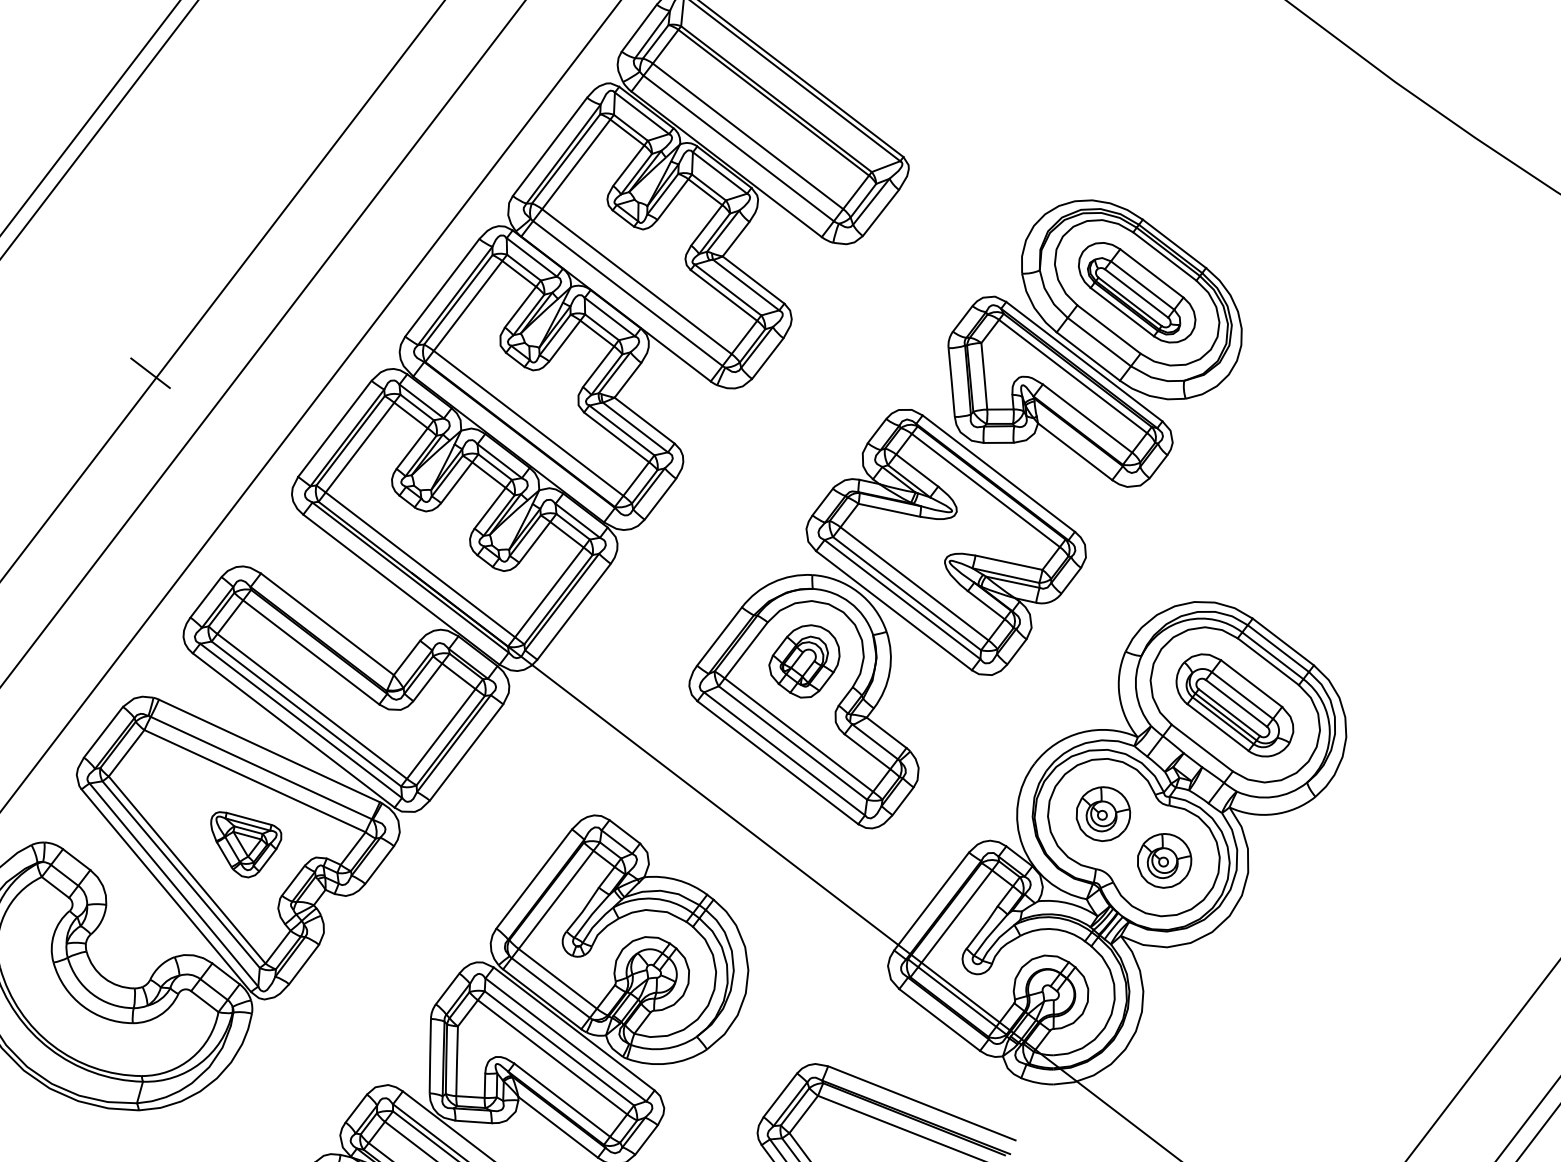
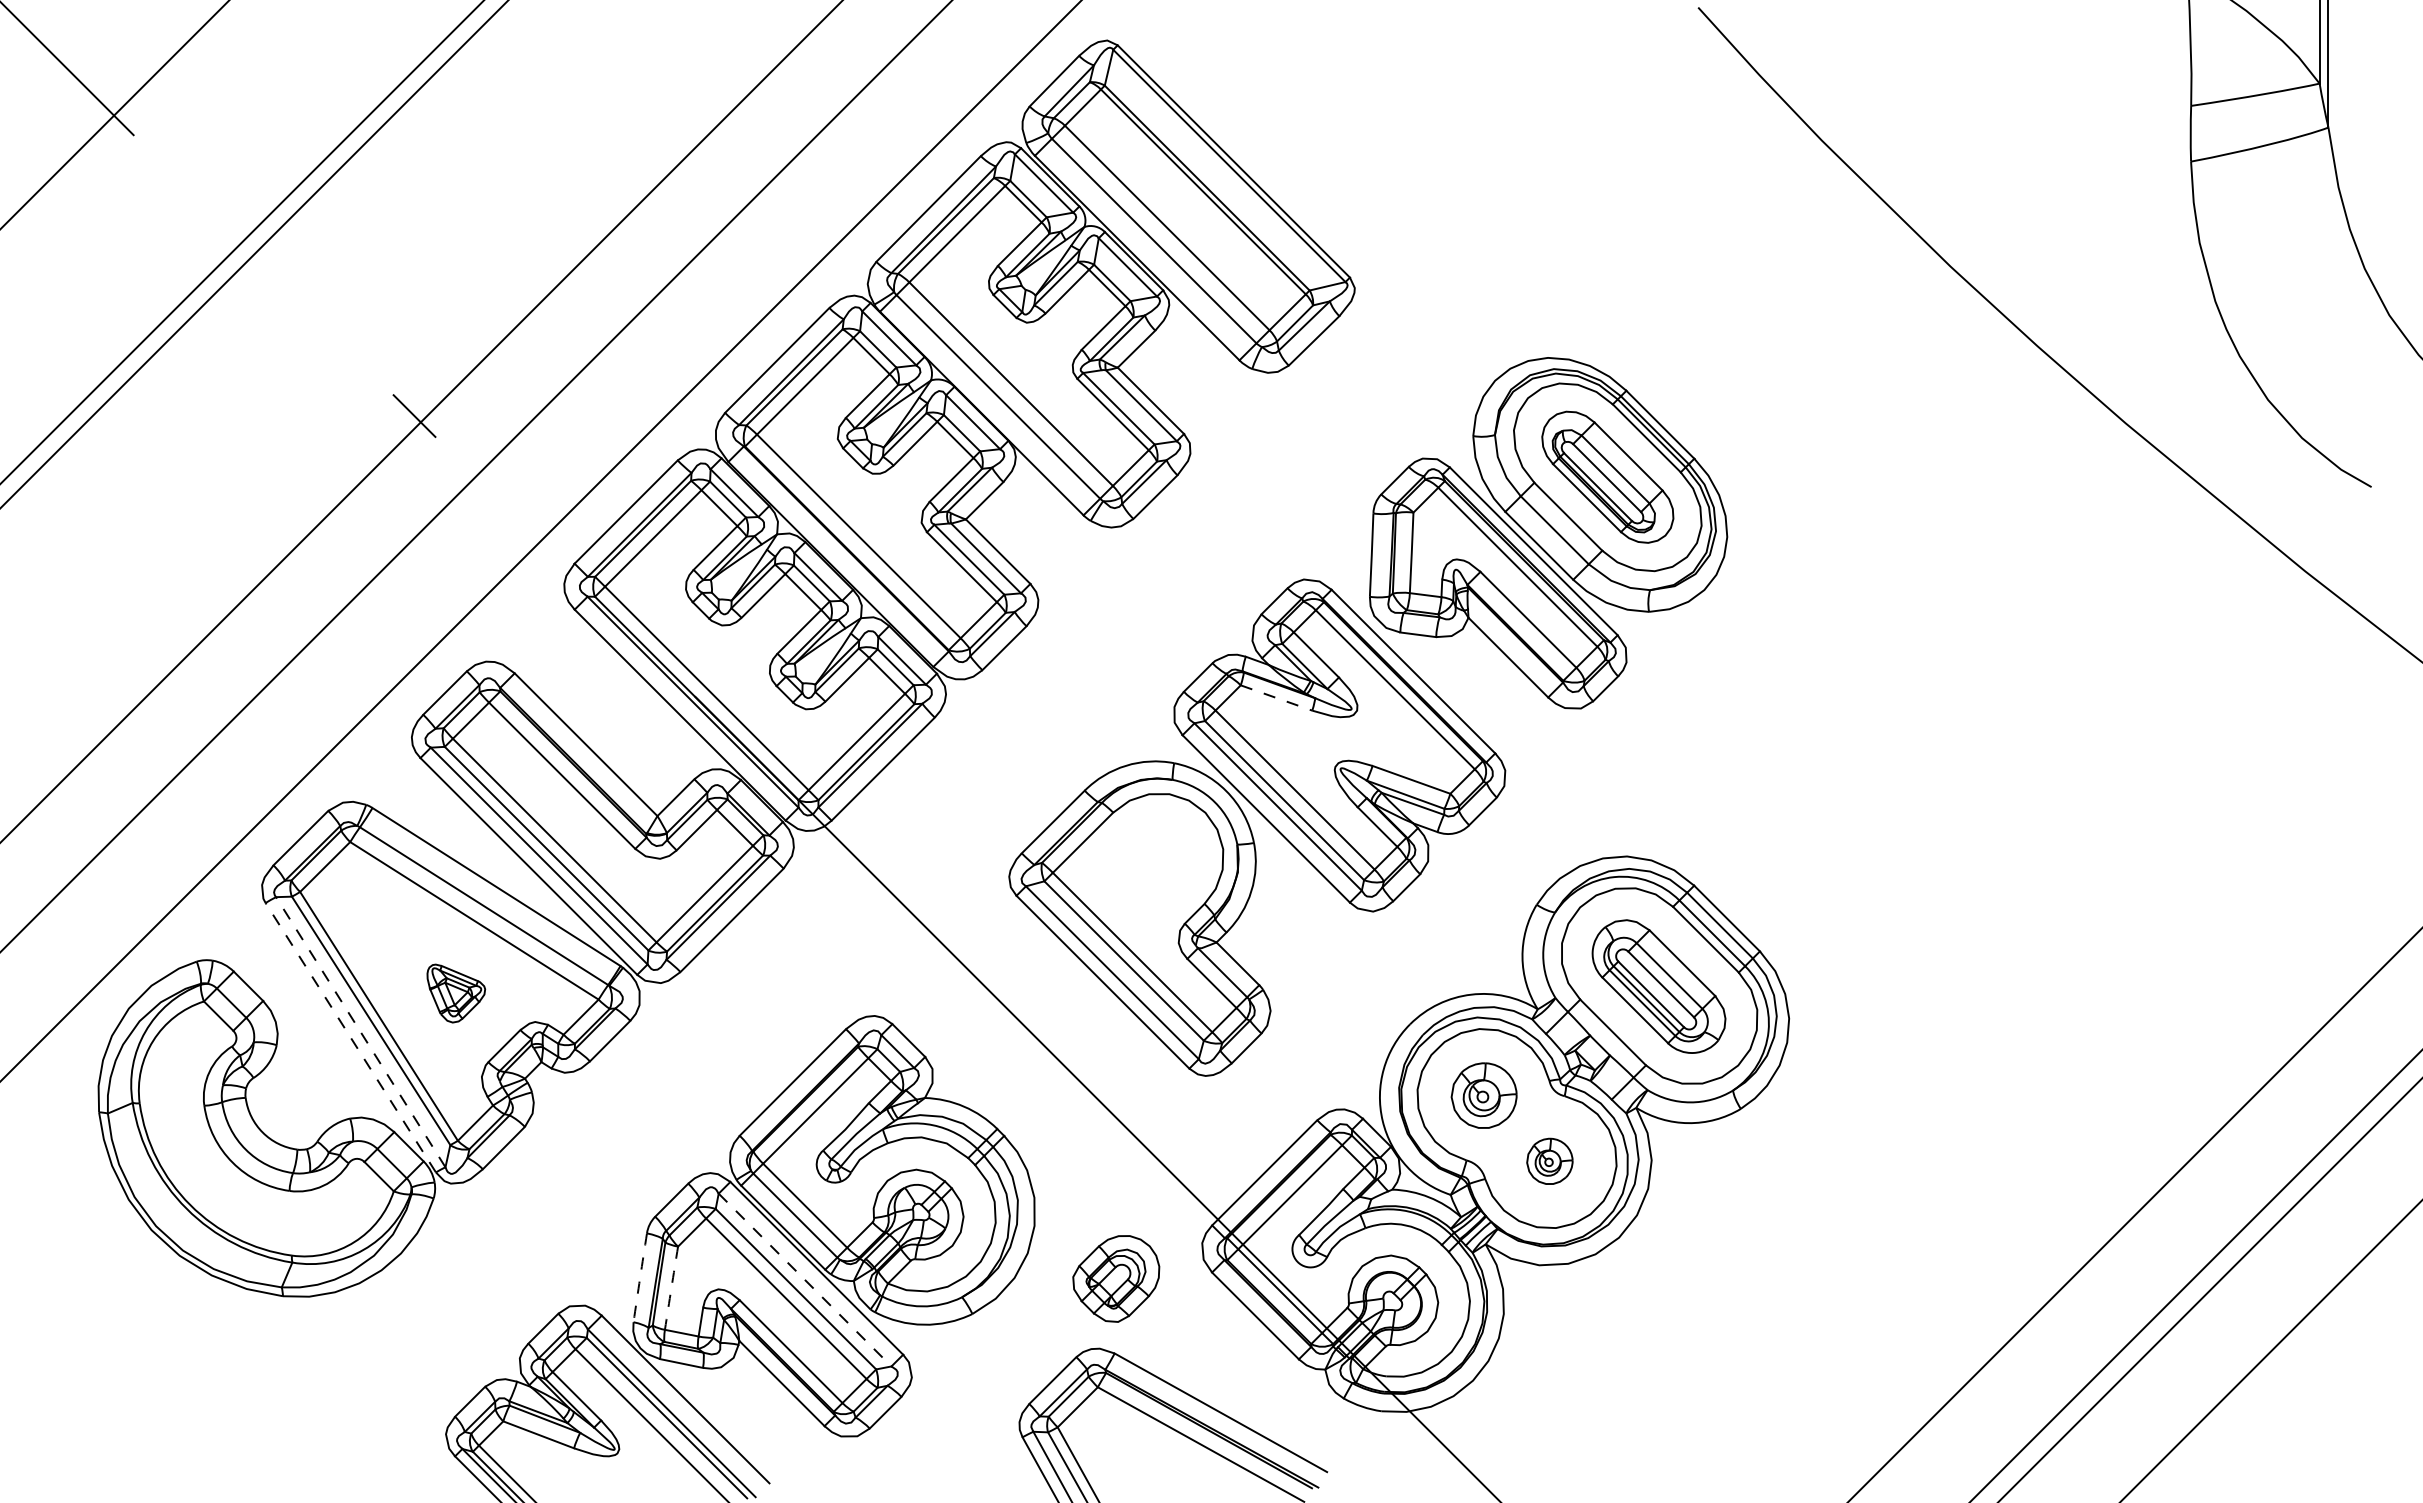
line: (889, 510) -> (1276, 698), solid -> dashed
part: (804, 661) -> (1116, 1278), moved
part: (248, 842) -> (456, 993), size x0.7
part: (1164, 860) -> (1549, 1161), size x0.7
line: (173, 884) -> (360, 1031), solid -> dashed
line: (166, 890) -> (350, 1037), solid -> dashed
line: (566, 1040) -> (805, 1280), solid -> dashed
arc: (430, 1055) -> (640, 1277), solid -> dashed
arc: (457, 1061) -> (671, 1288), solid -> dashed

